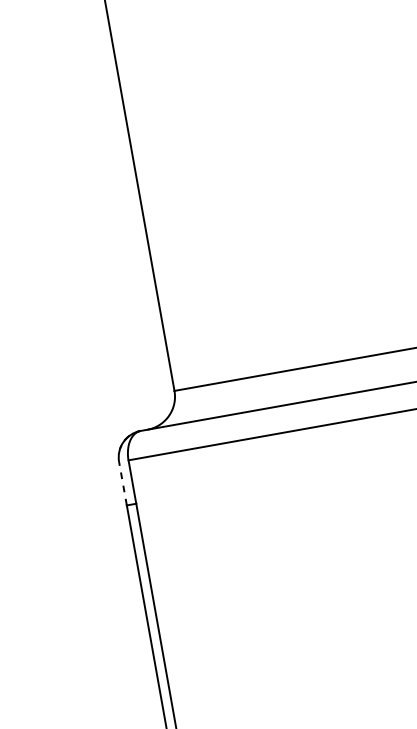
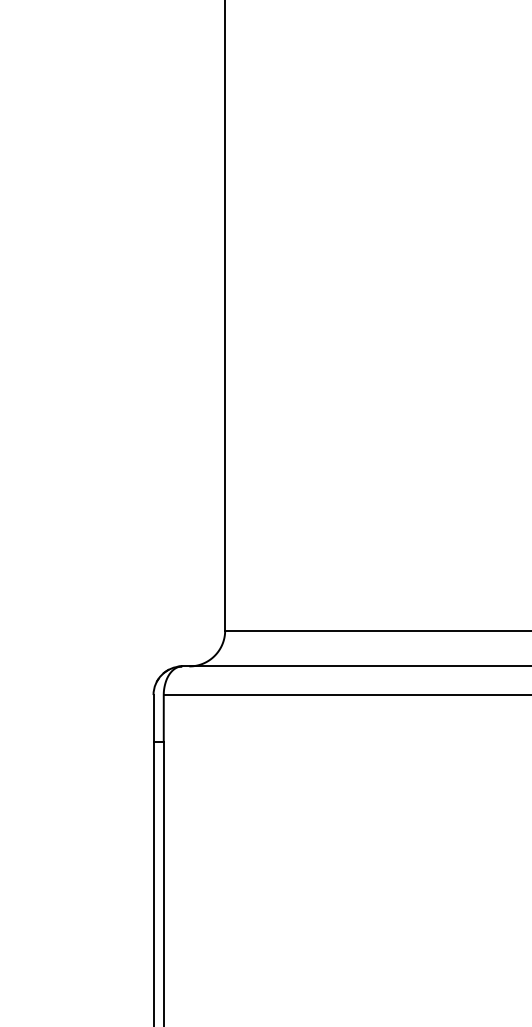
line: (122, 483) -> (153, 718), dashed -> solid

